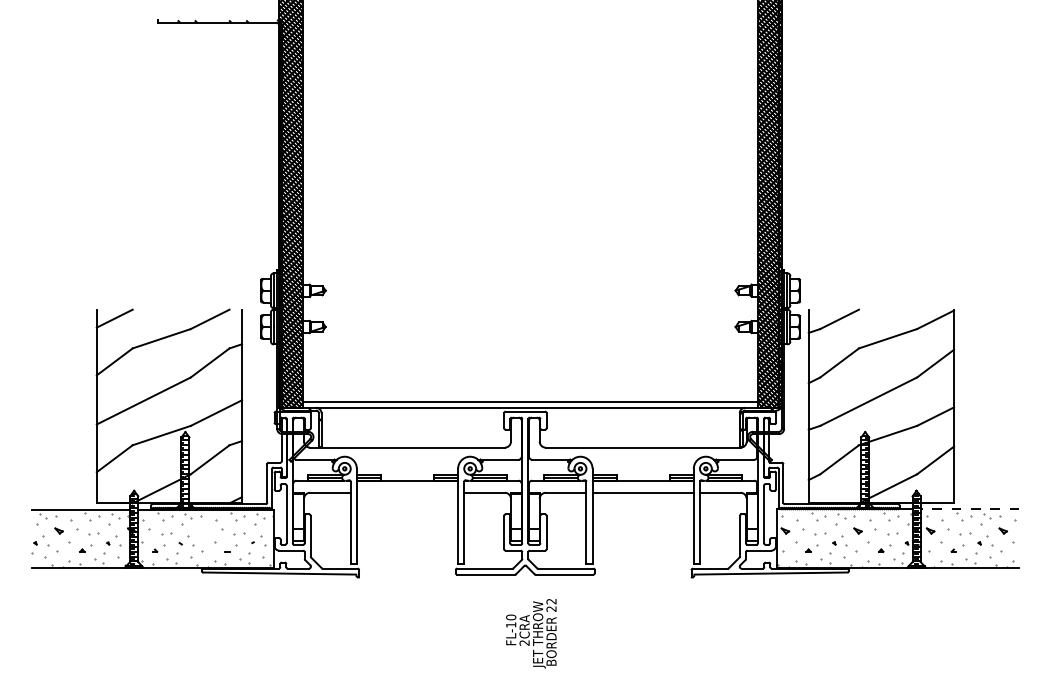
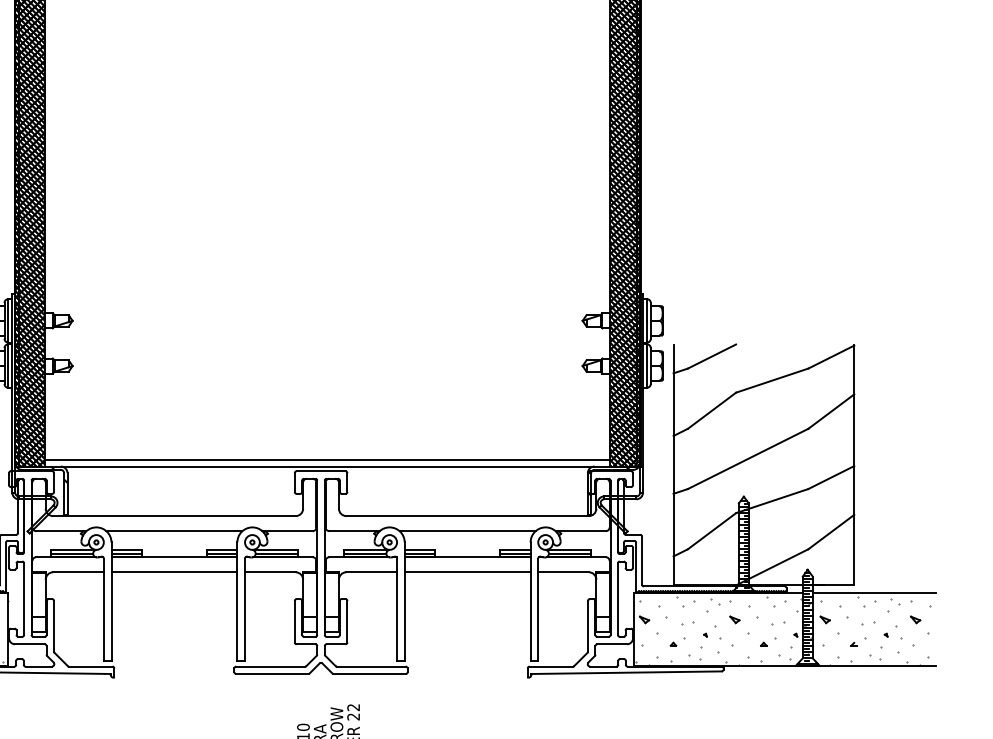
line: (407, 459) -> (174, 530), added
line: (642, 459) -> (466, 530), added
line: (407, 492) -> (174, 571), added
line: (969, 509) -> (873, 593), dashed -> solid

